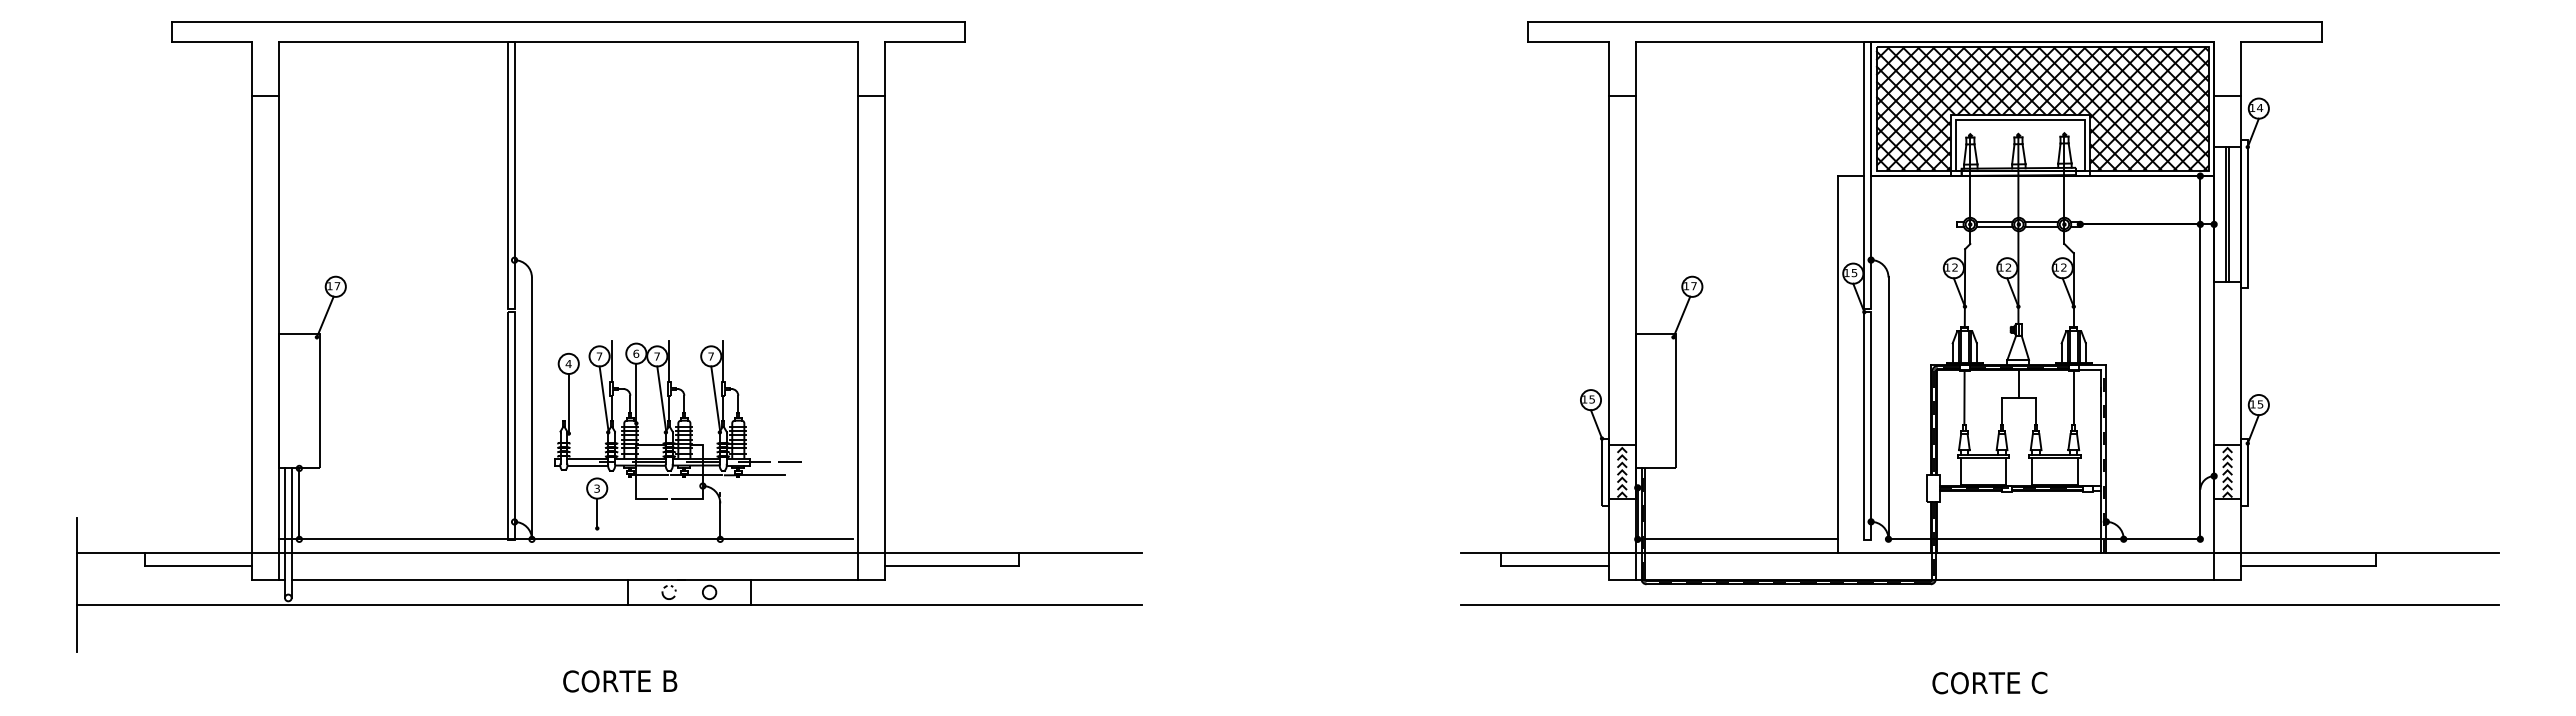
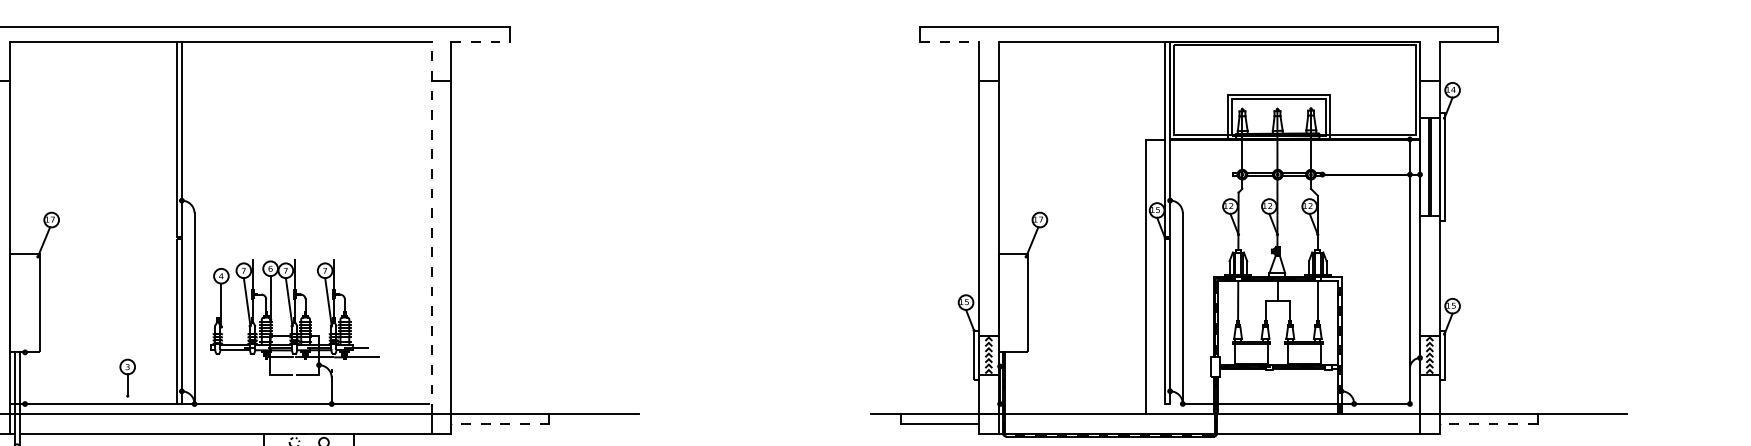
line: (925, 41) -> (481, 41), solid -> dashed
line: (1568, 41) -> (949, 41), solid -> dashed
hatch: (2042, 108) -> (1294, 90), removed
line: (857, 297) -> (431, 227), solid -> dashed
line: (790, 462) -> (382, 348), removed
line: (299, 503) -> (25, 377), removed
part: (597, 503) -> (127, 377), moved
line: (1740, 539) -> (1074, 404), removed
line: (951, 566) -> (500, 423), solid -> dashed
line: (2307, 566) -> (1488, 423), solid -> dashed

